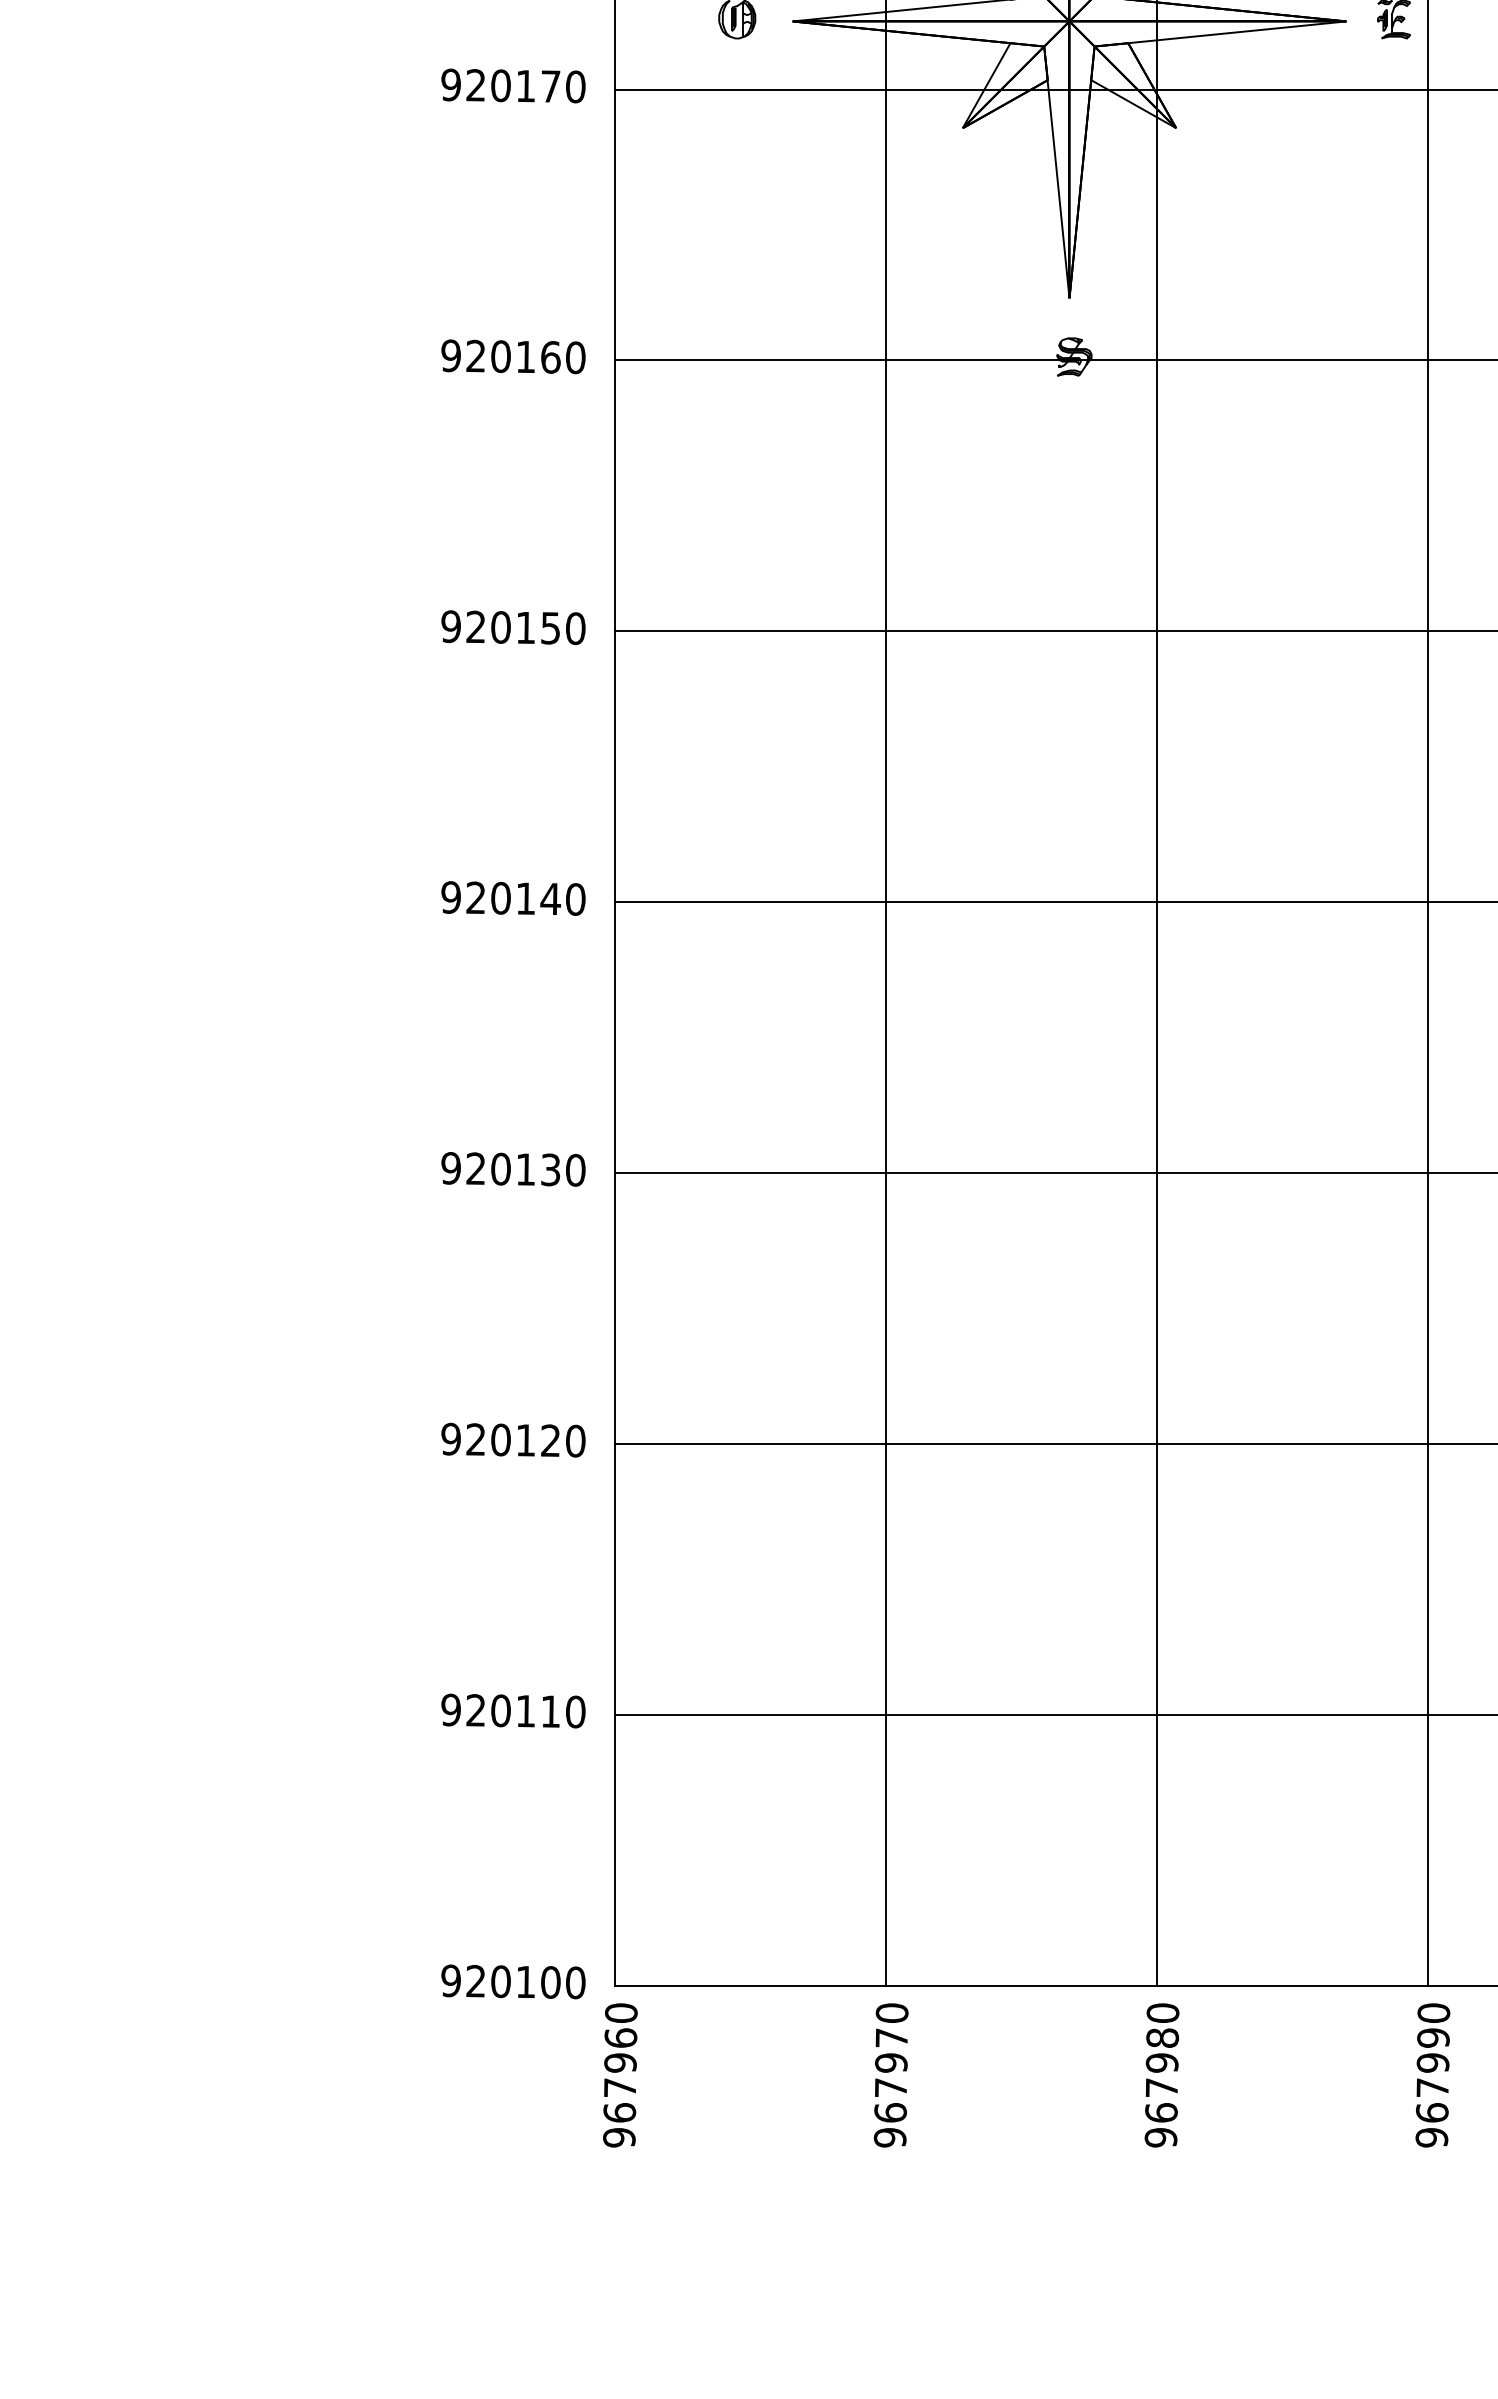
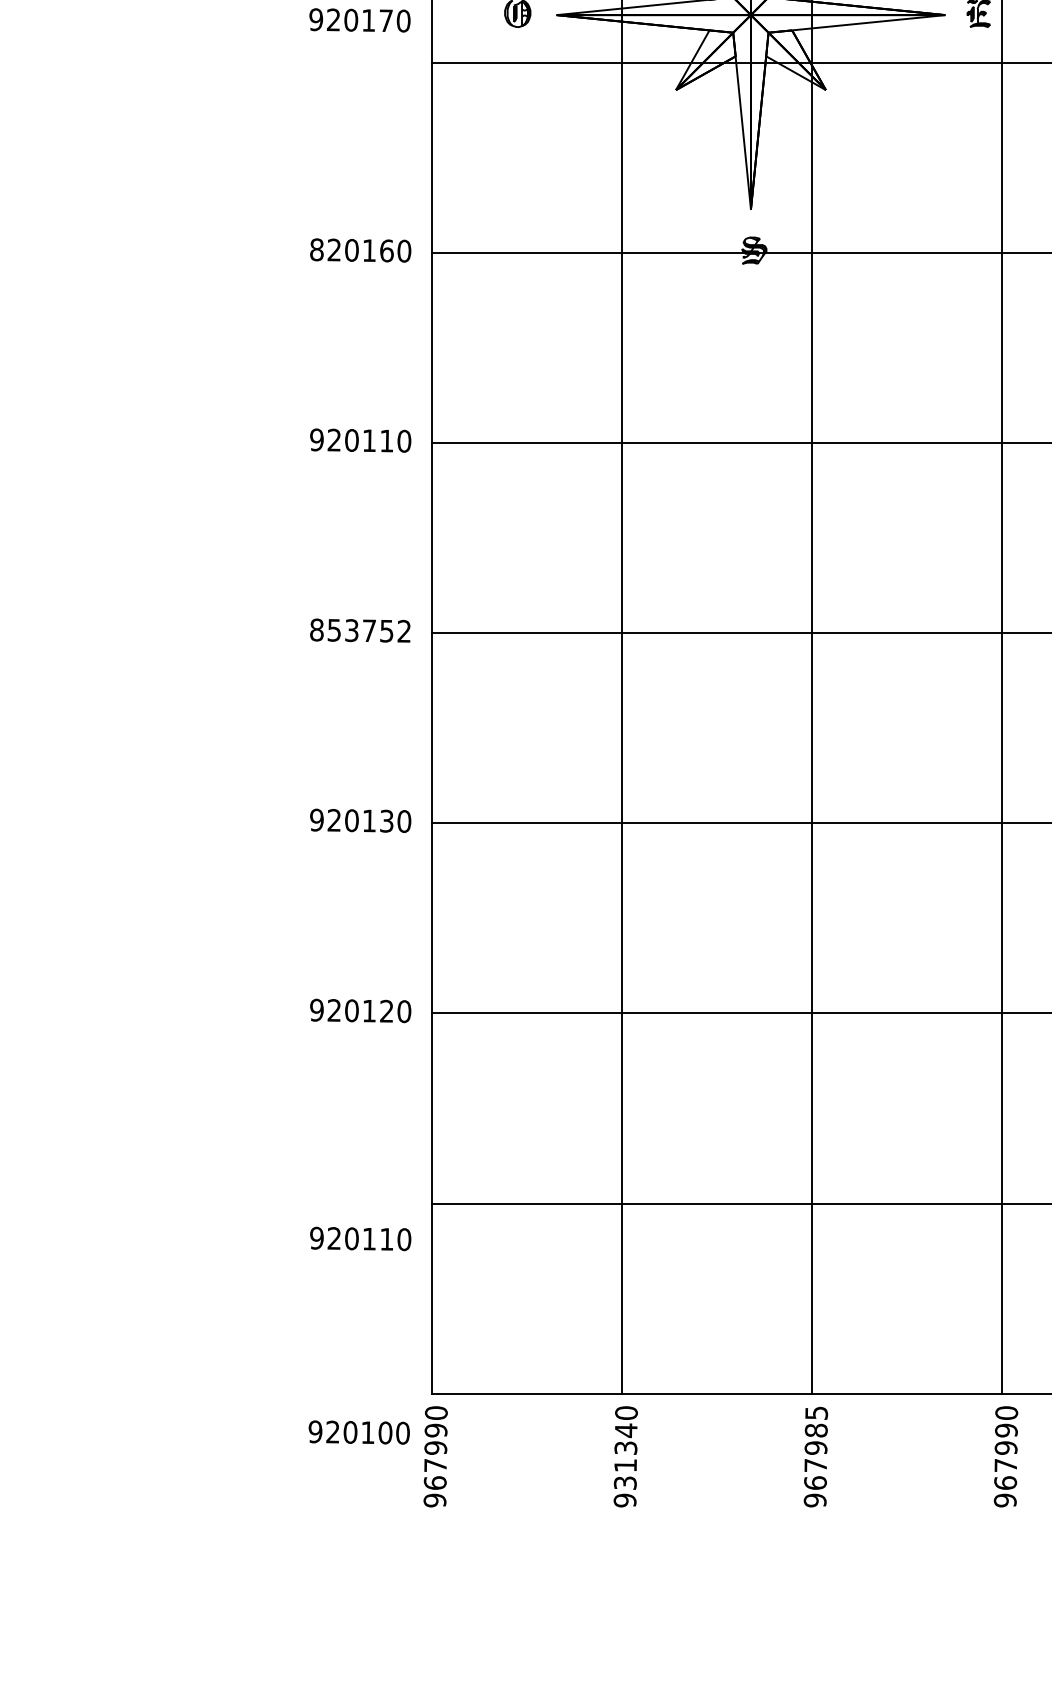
text: (513, 85) -> (360, 20), moved
text: (450, 355) -> (316, 249), 920160 -> 820160
text: (550, 628) -> (386, 441), 920150 -> 920110
text: (513, 898) -> (360, 630), 920140 -> 853752
text: (513, 1710) -> (360, 1238), moved
text: (513, 1981) -> (359, 1432), moved
text: (1162, 2012) -> (816, 1412), 967980 -> 967985
text: (620, 2037) -> (435, 1430), 967960 -> 967990
text: (890, 2075) -> (625, 1456), 967970 -> 931340

